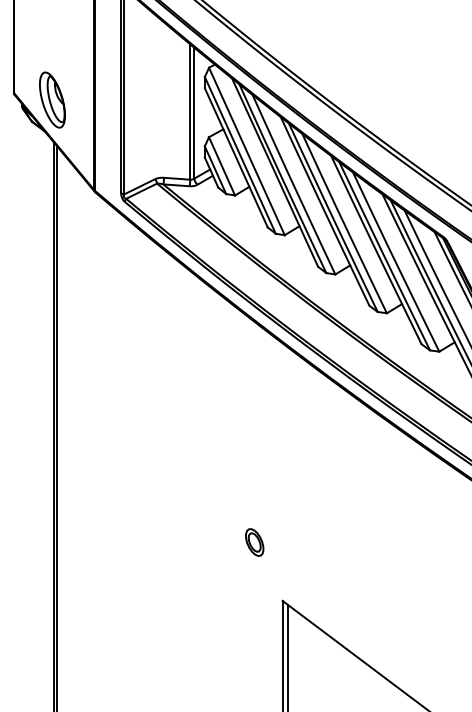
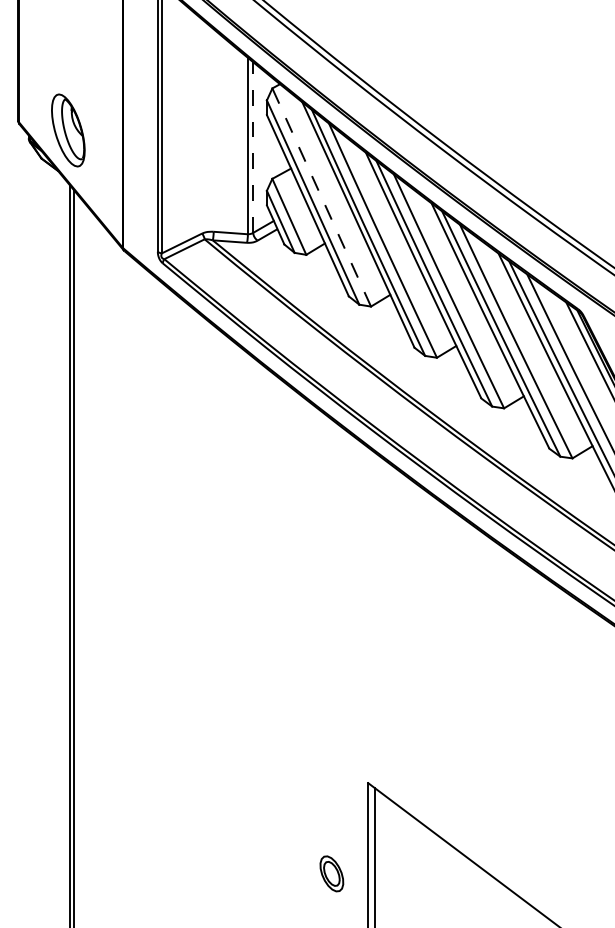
line: (194, 113) -> (253, 147), solid -> dashed
line: (246, 151) -> (321, 197), solid -> dashed
part: (254, 542) -> (331, 873), moved

